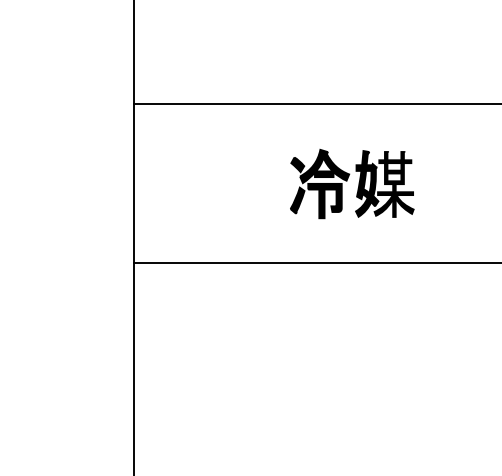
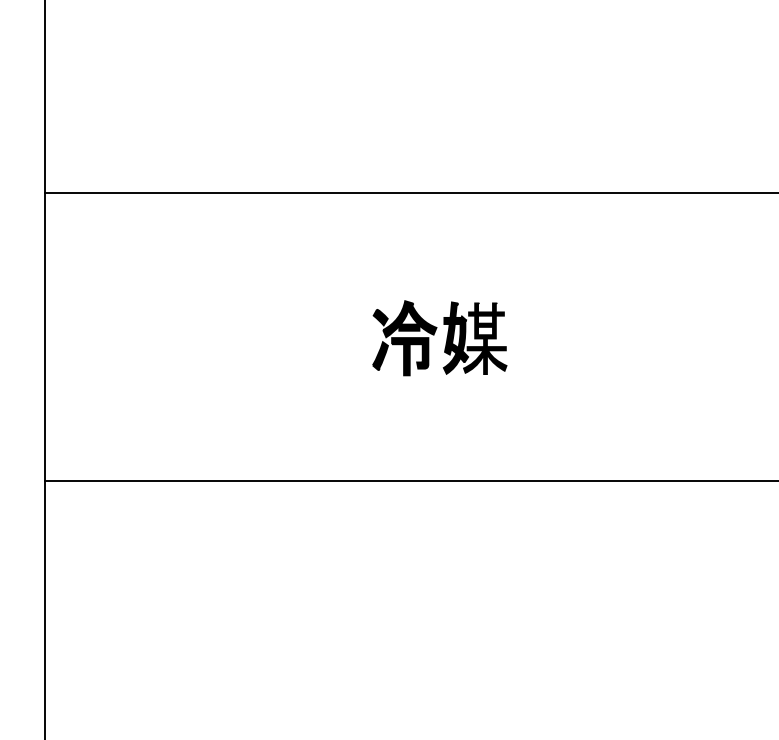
part: (352, 184) -> (440, 338), size x0.6

